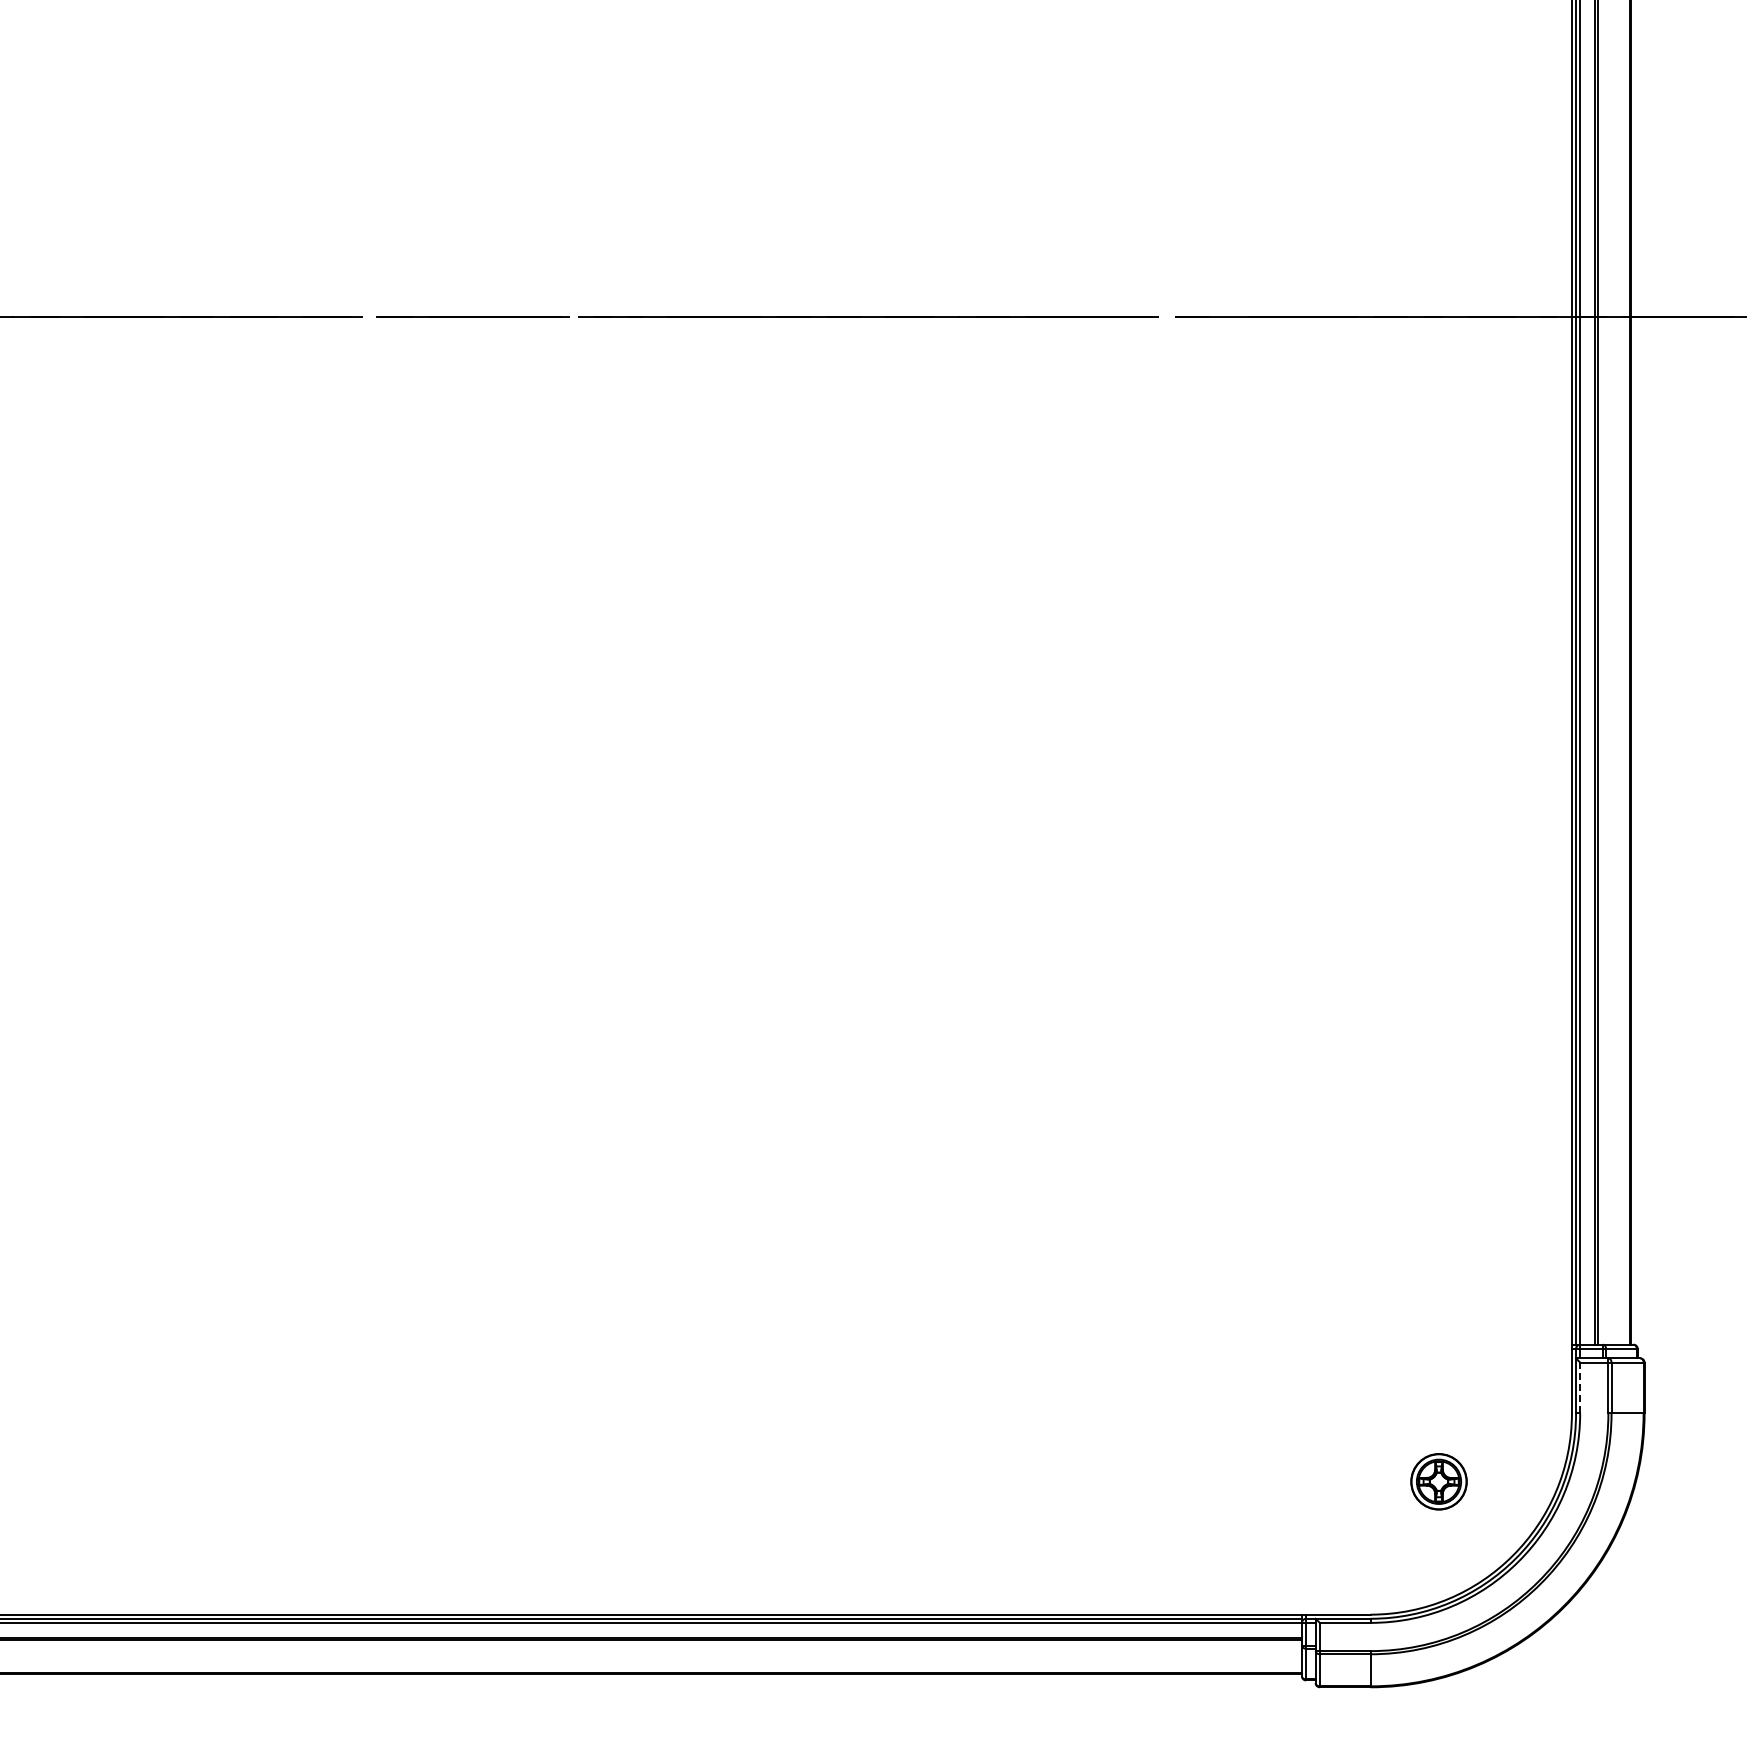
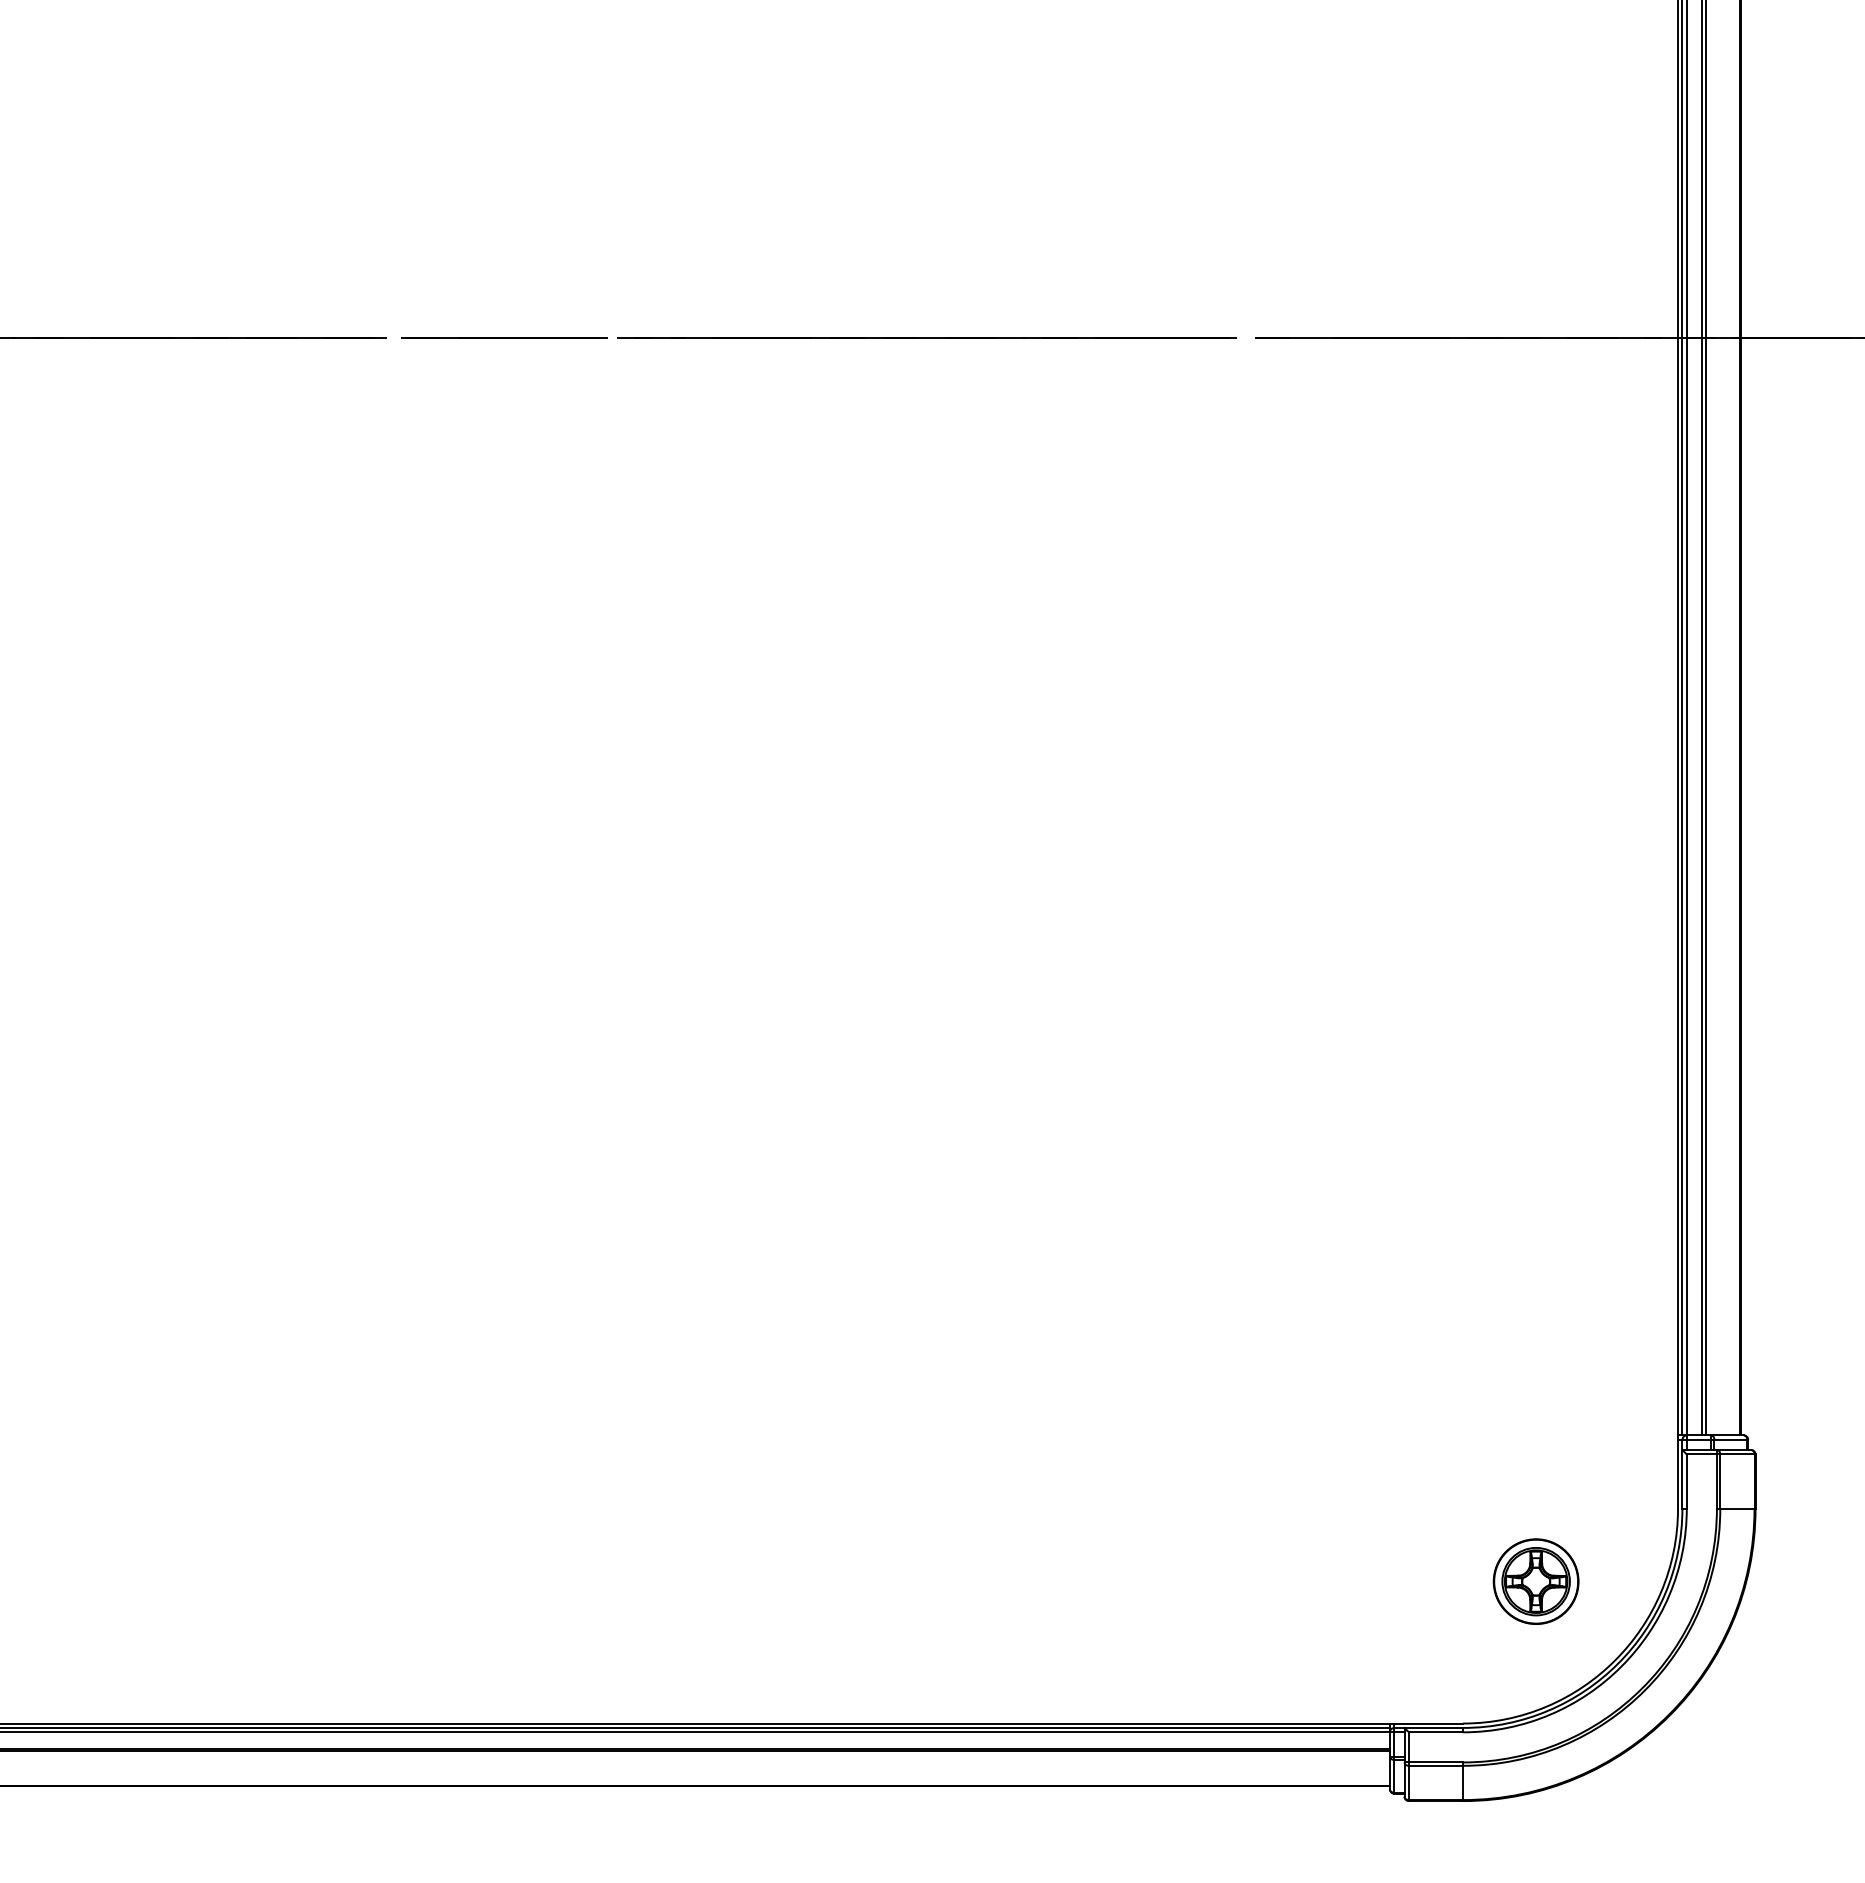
line: (1580, 1387) -> (1687, 1481), dashed -> solid
part: (1438, 1481) -> (1535, 1581), size x1.43

